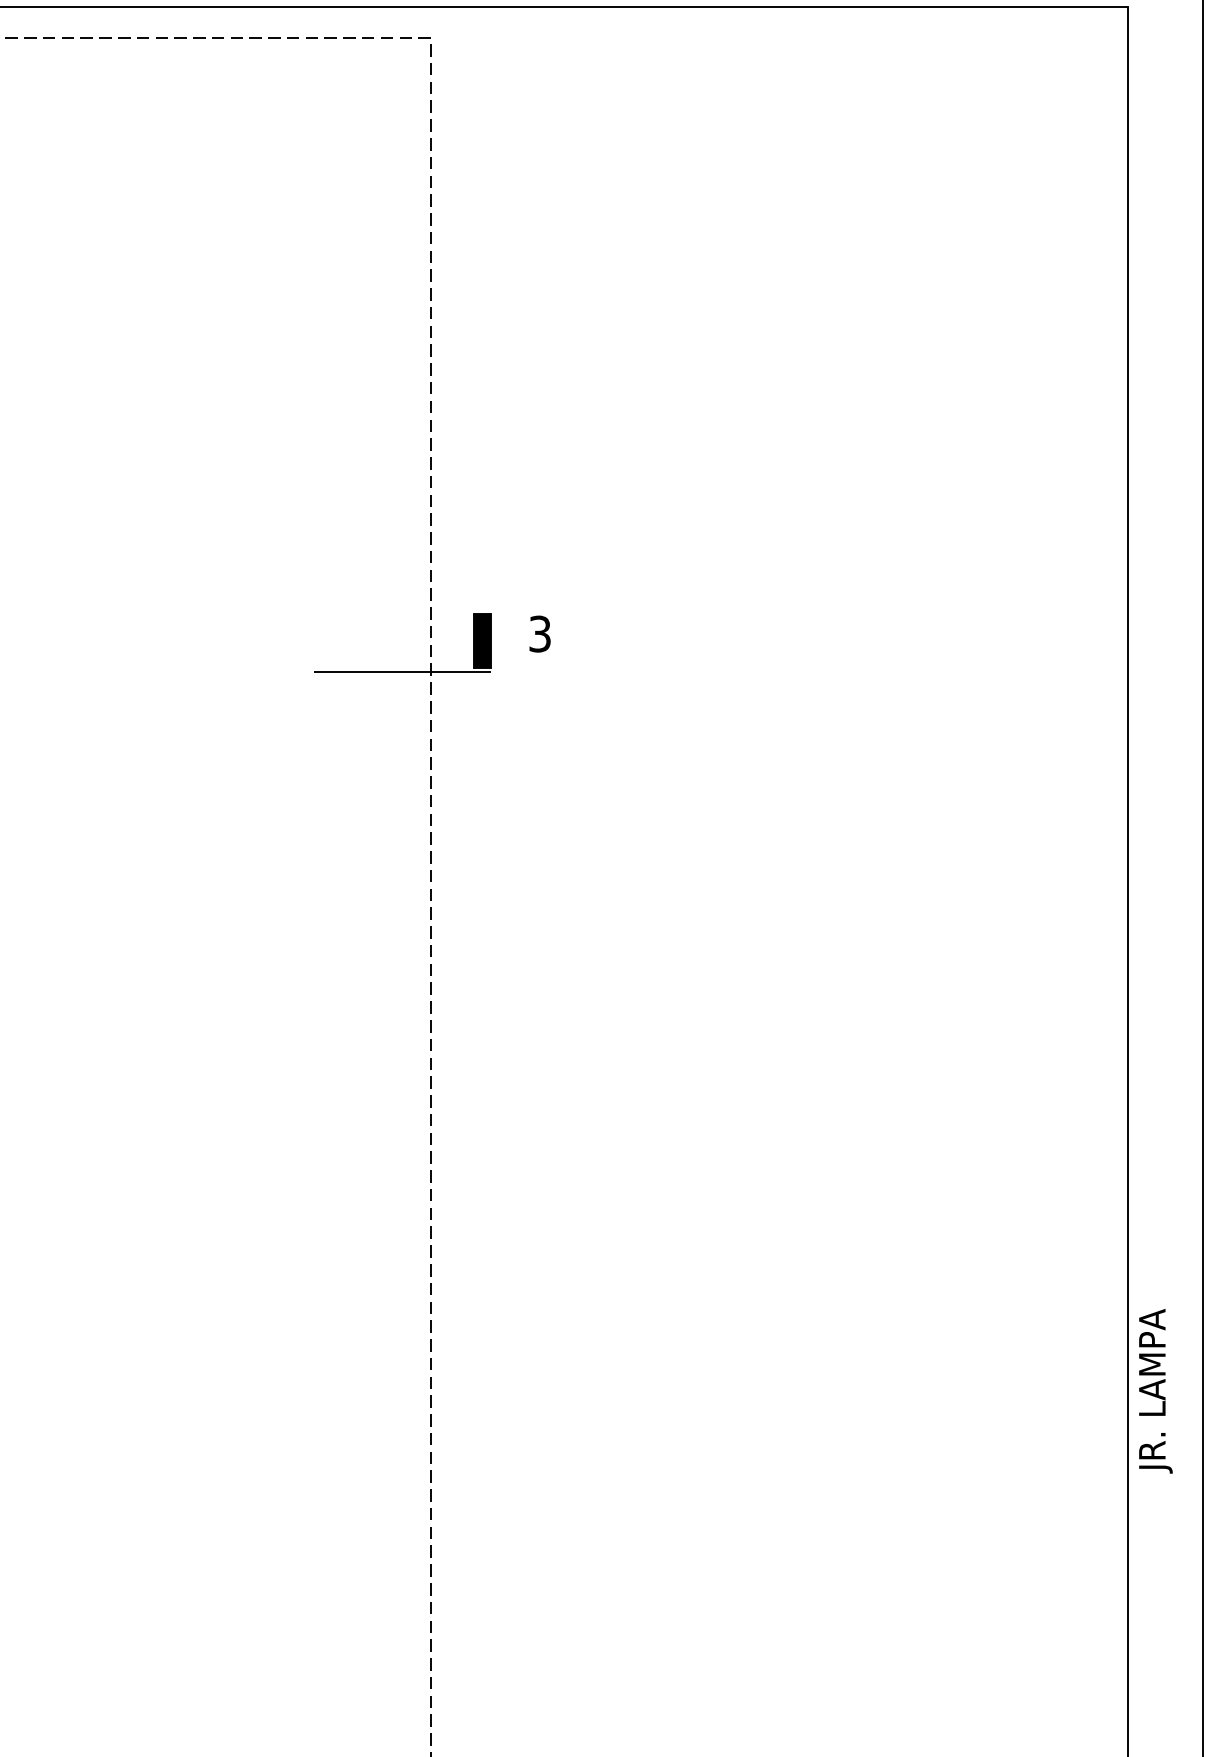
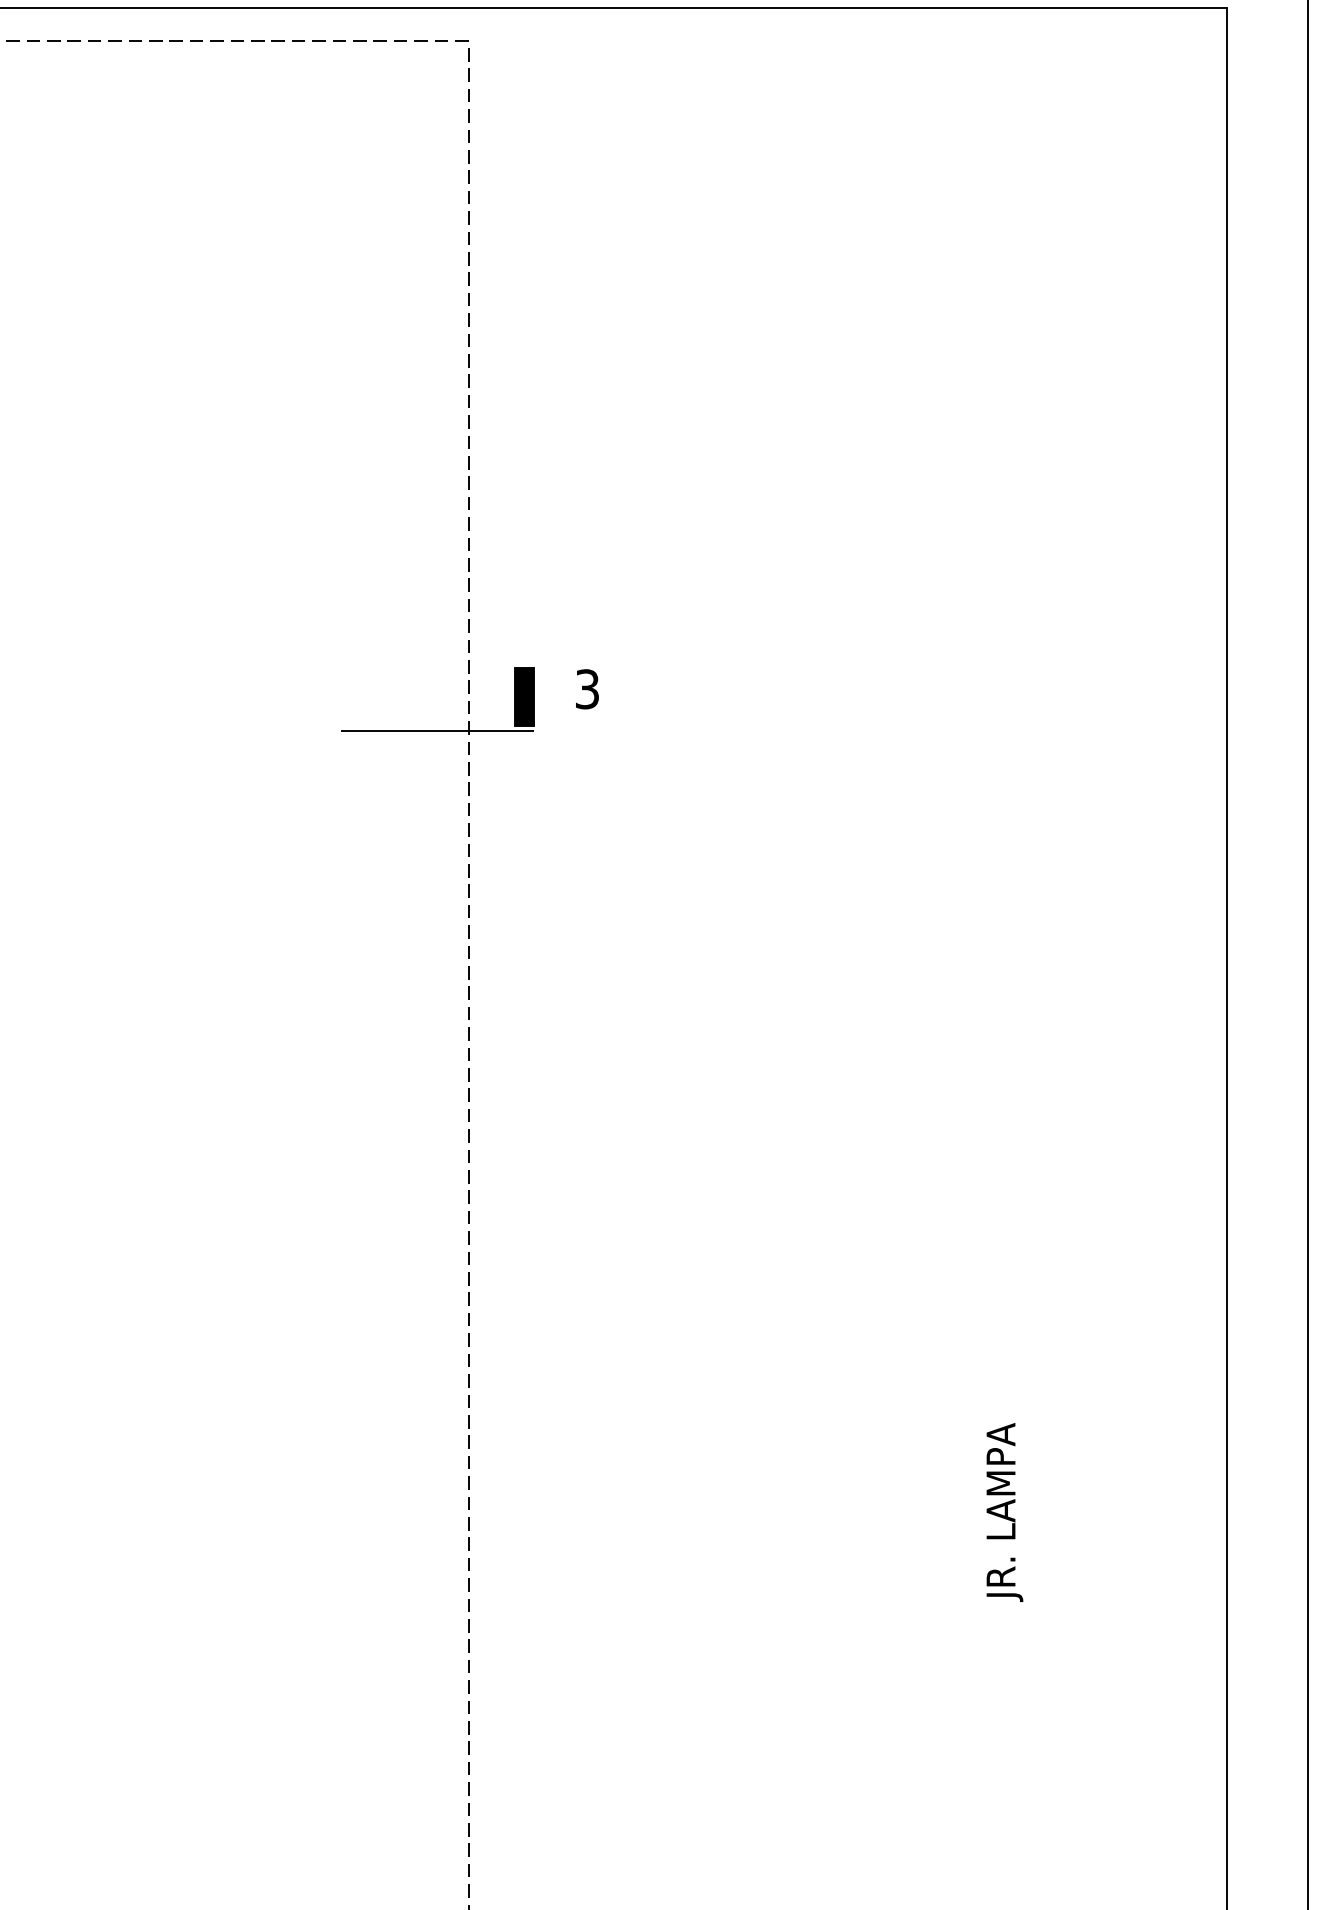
text: (1155, 1391) -> (1004, 1512), moved

